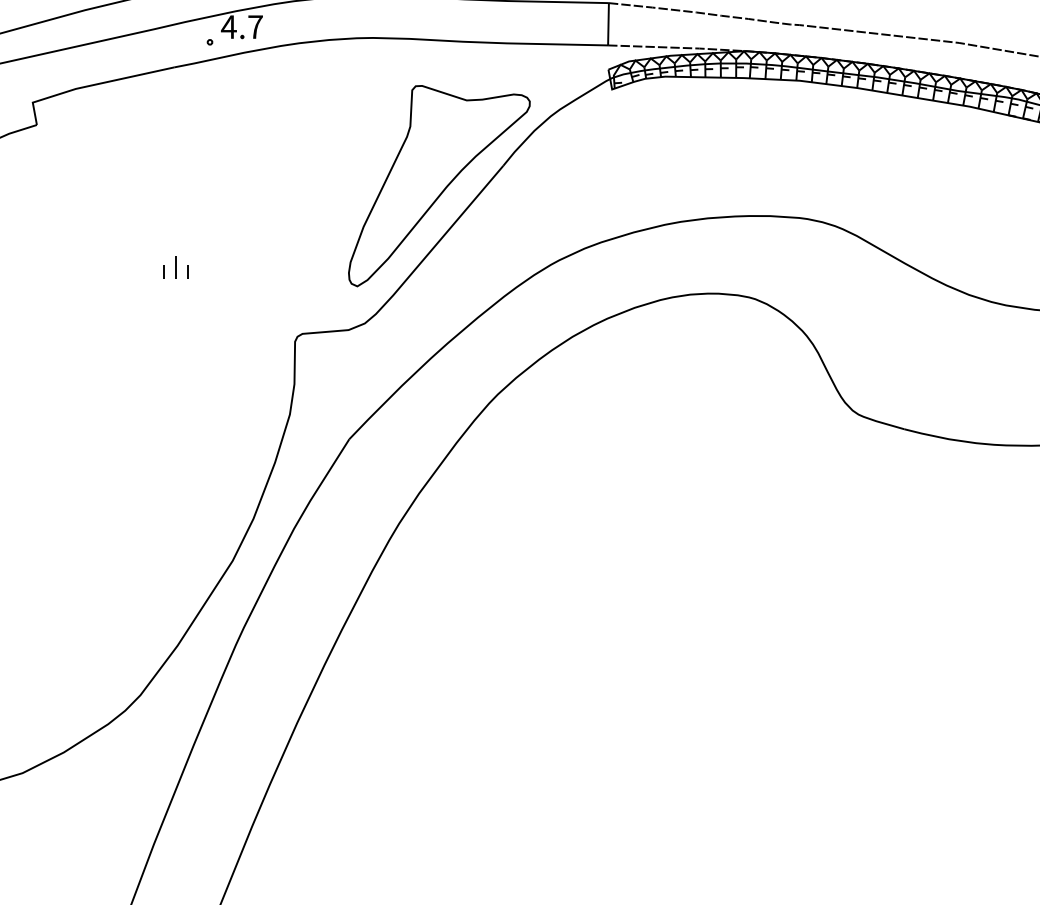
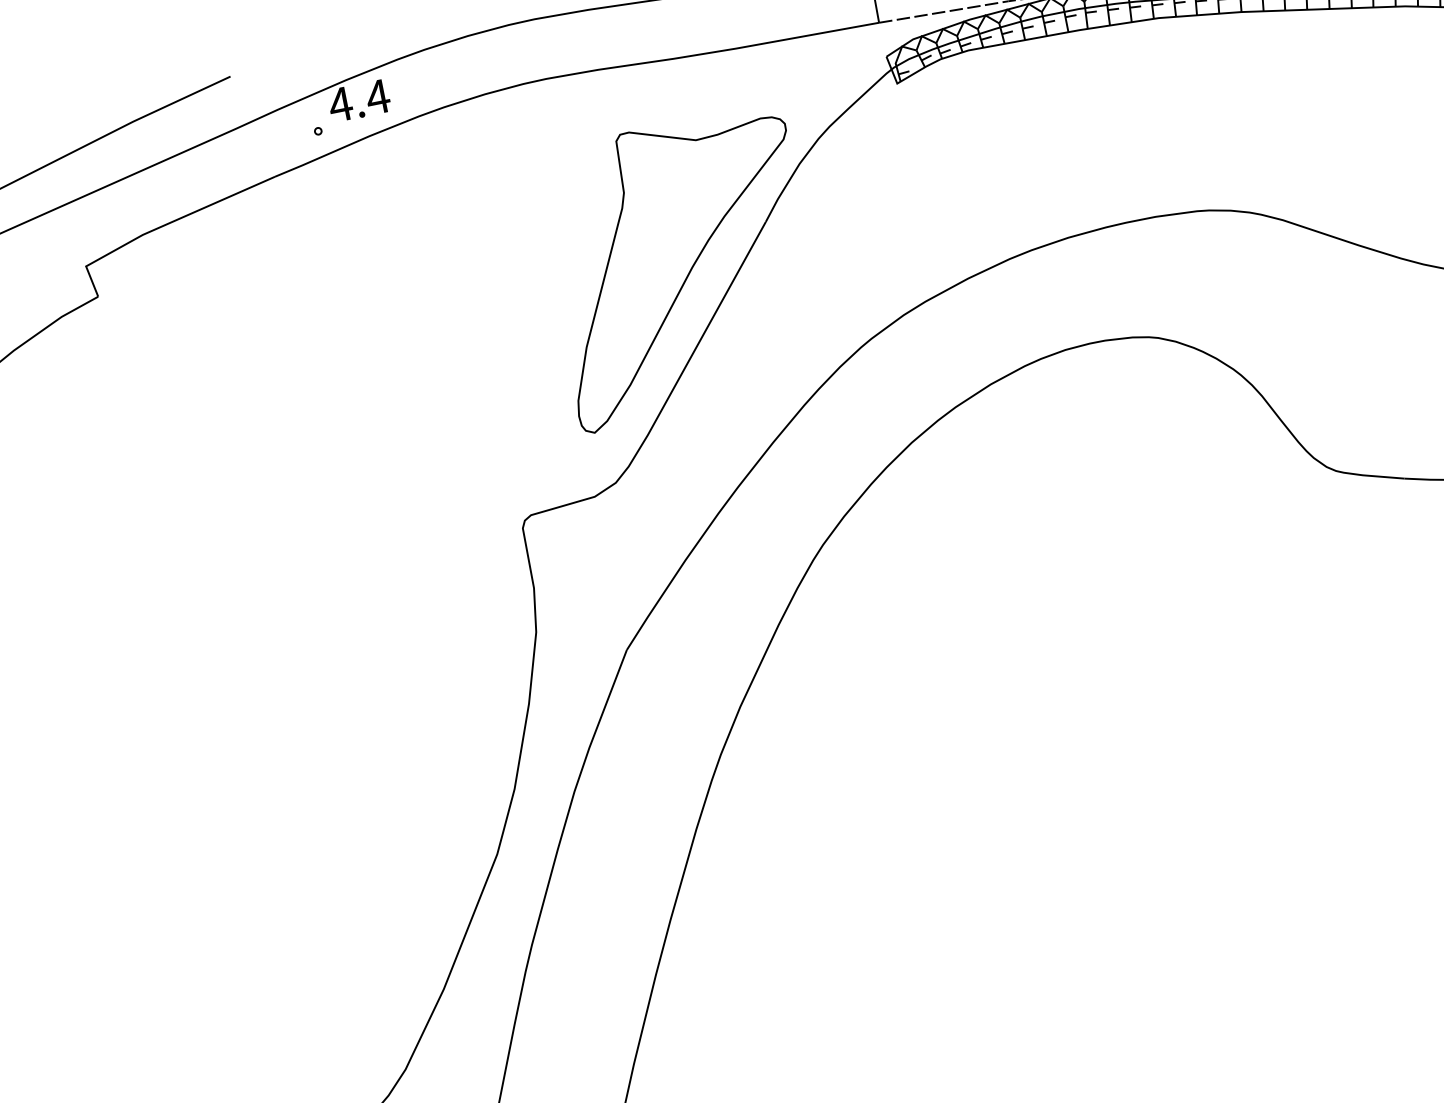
text: (255, 26) -> (377, 96), 4.7 -> 4.4
part: (175, 267) -> (333, 457), removed

